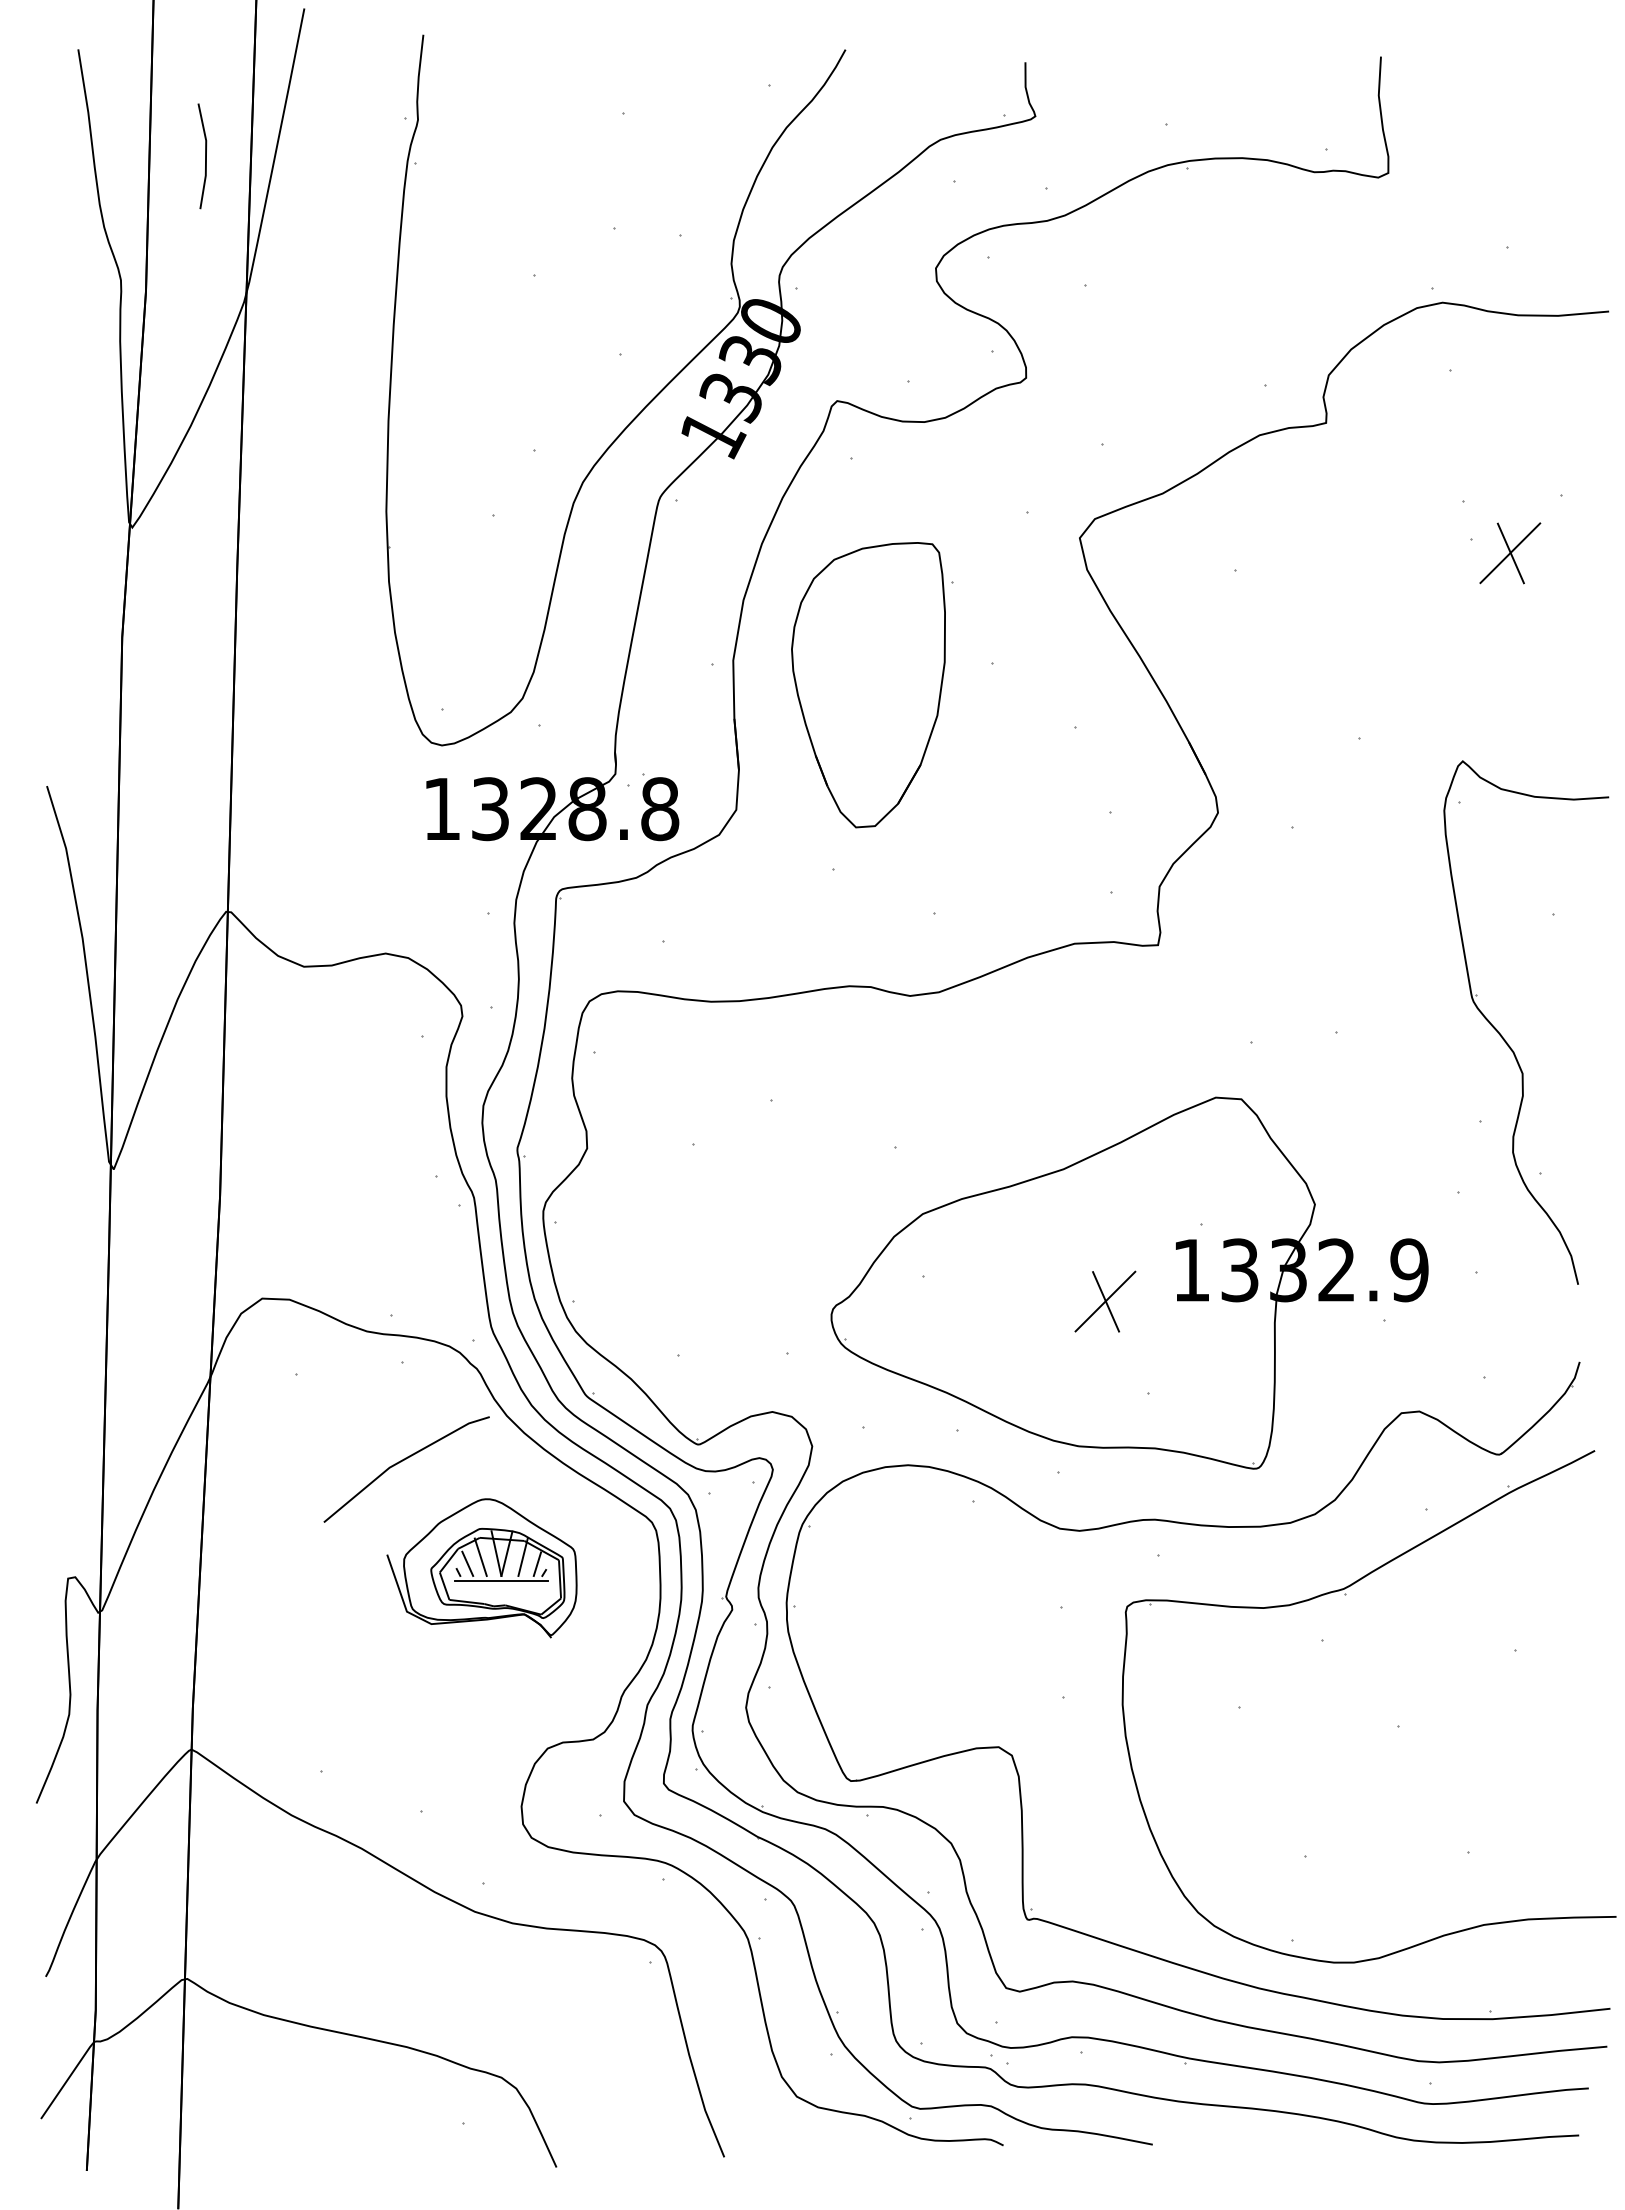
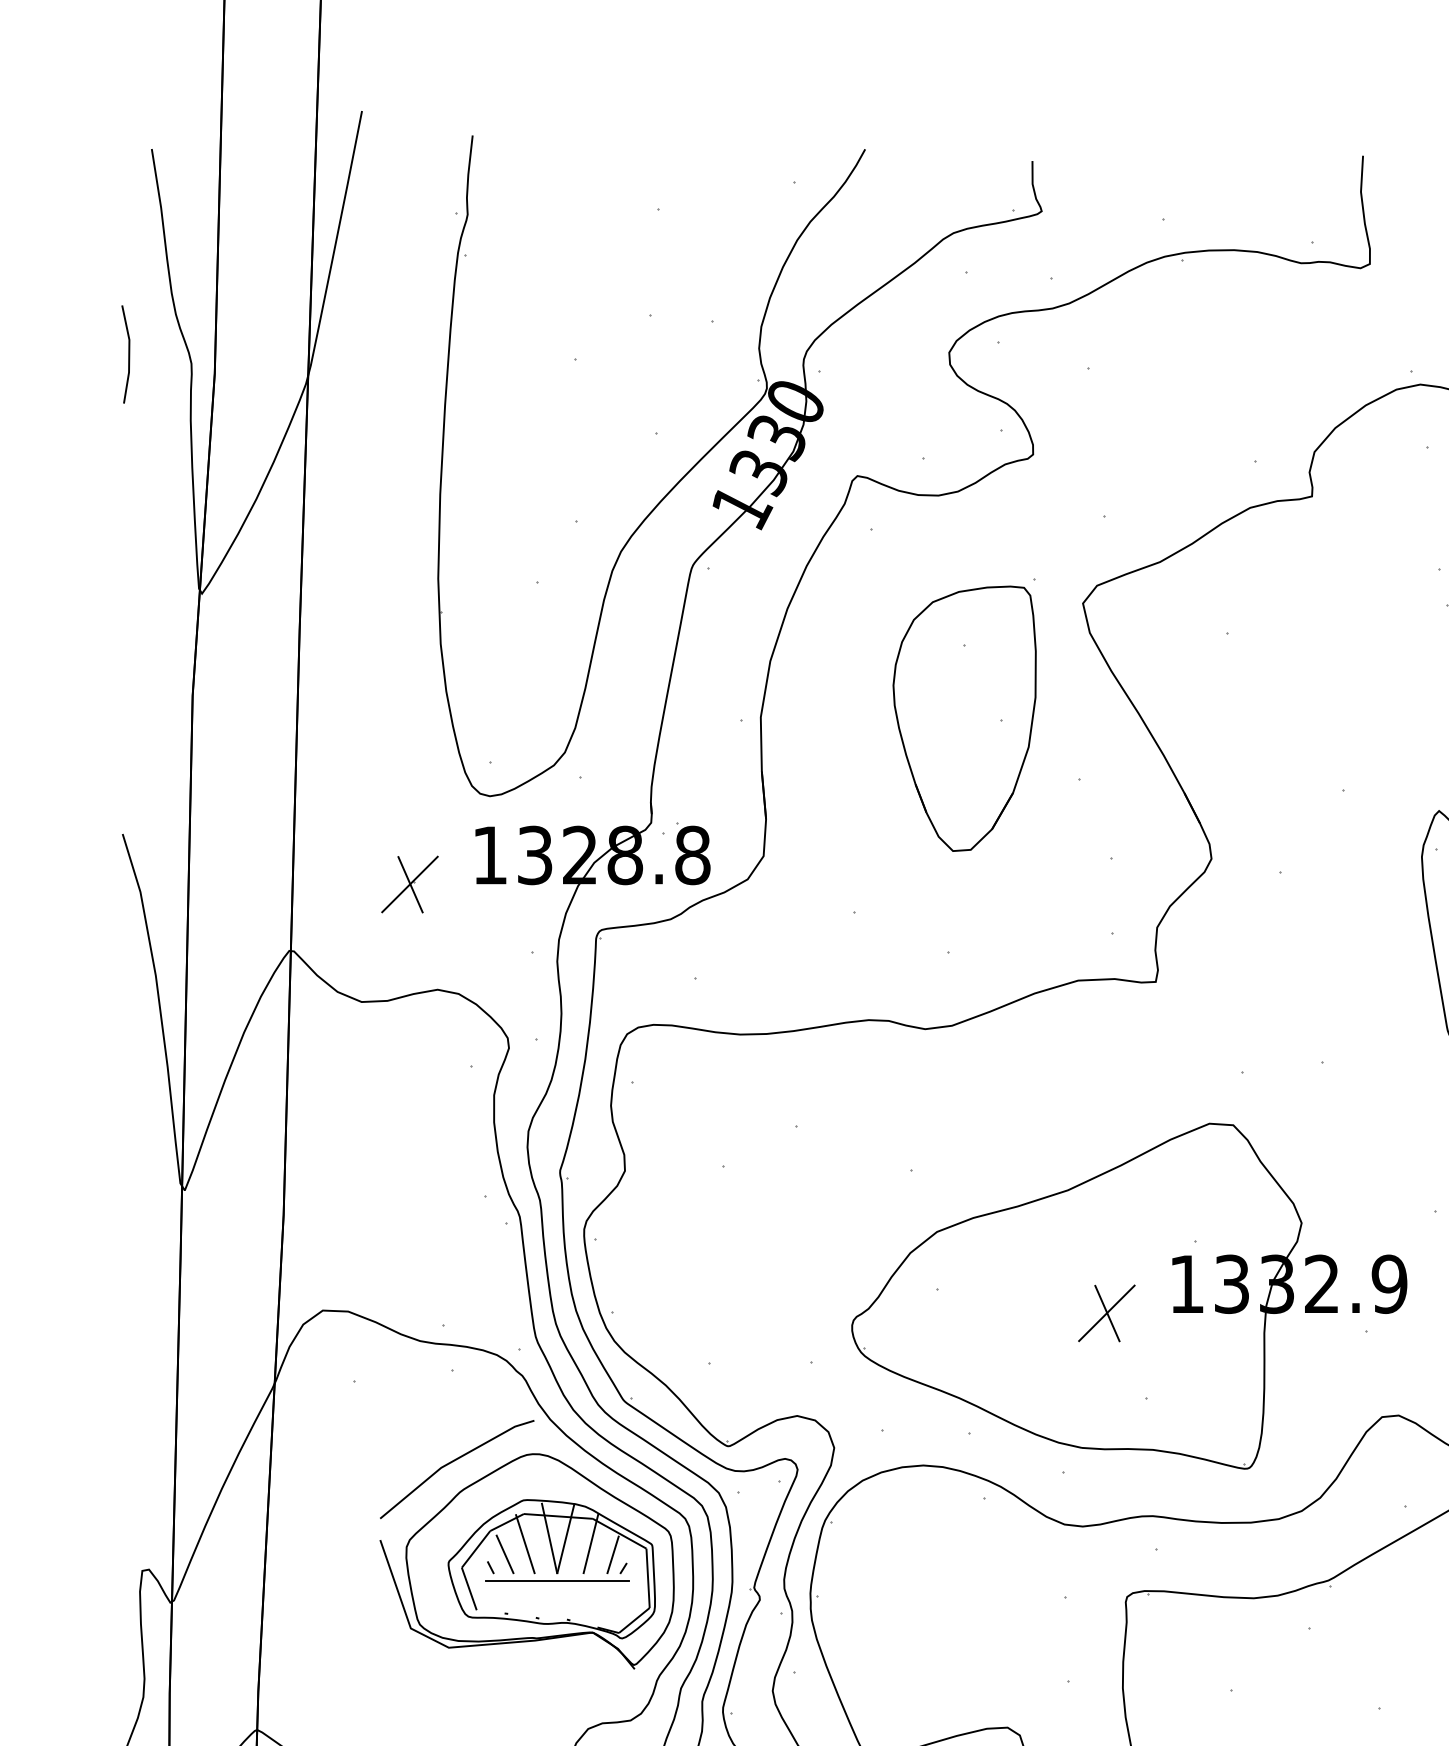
line: (205, 156) -> (128, 354), moved
part: (868, 685) -> (964, 719), moved
part: (355, 840) -> (409, 884), added
part: (481, 1568) -> (526, 1561), size x1.67

